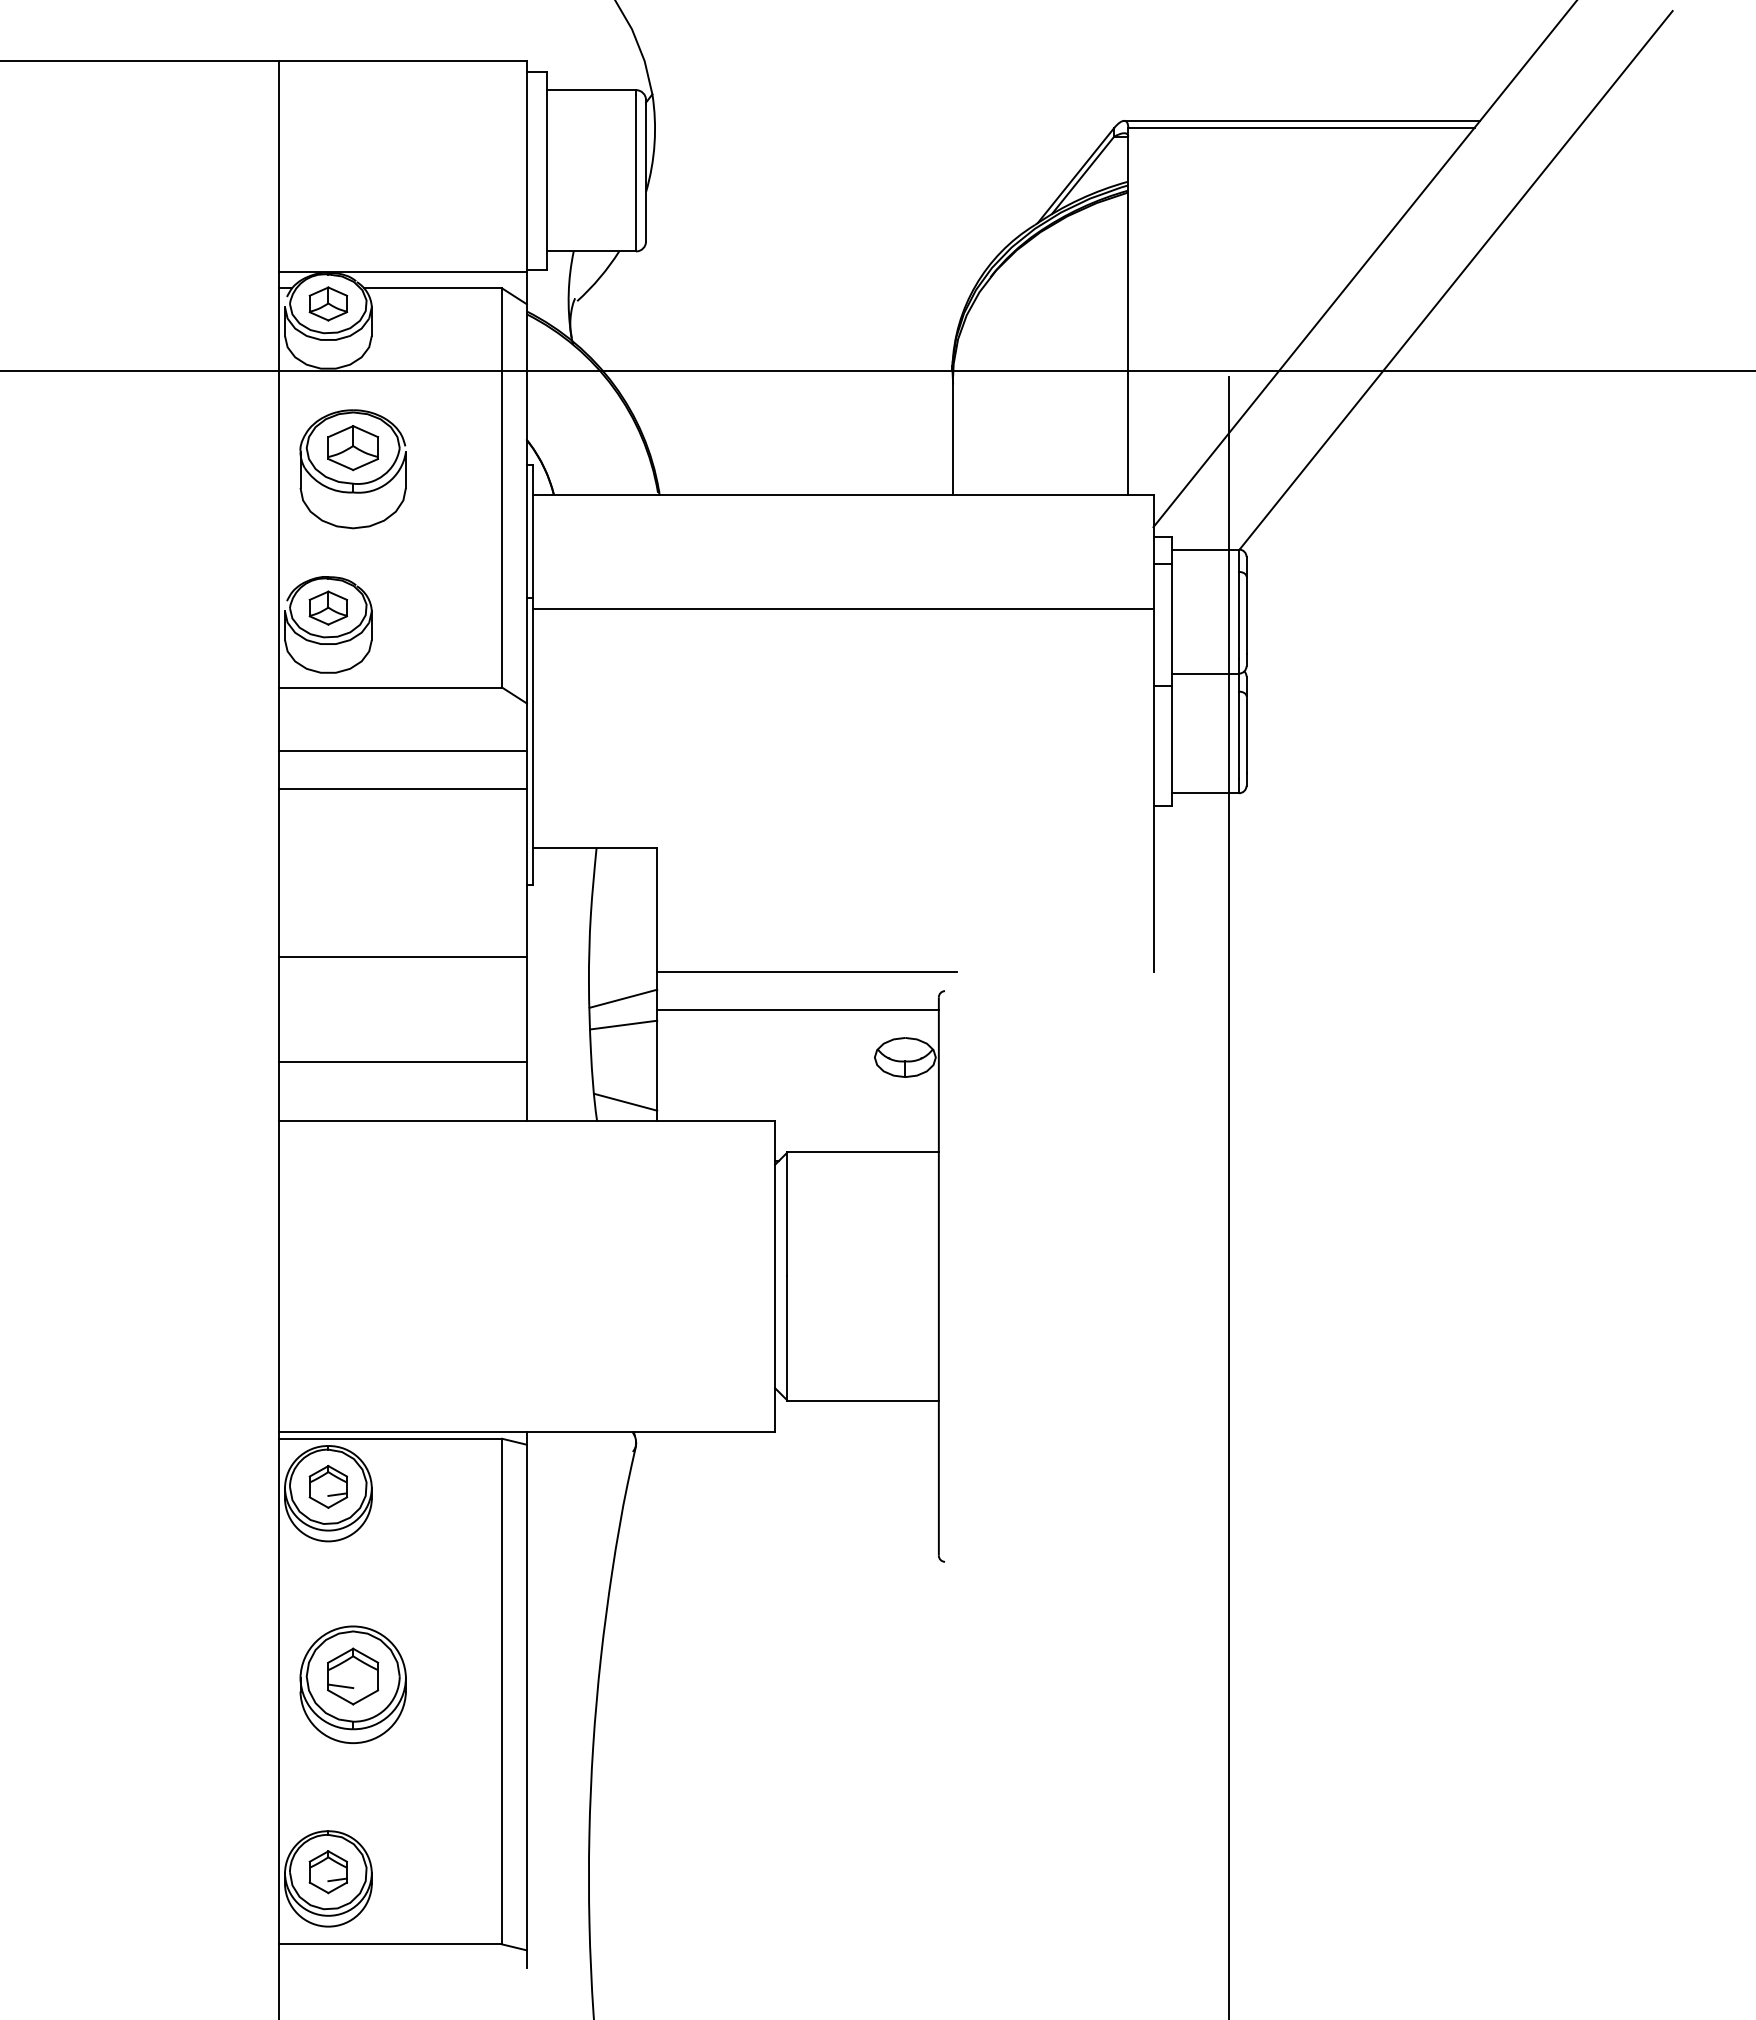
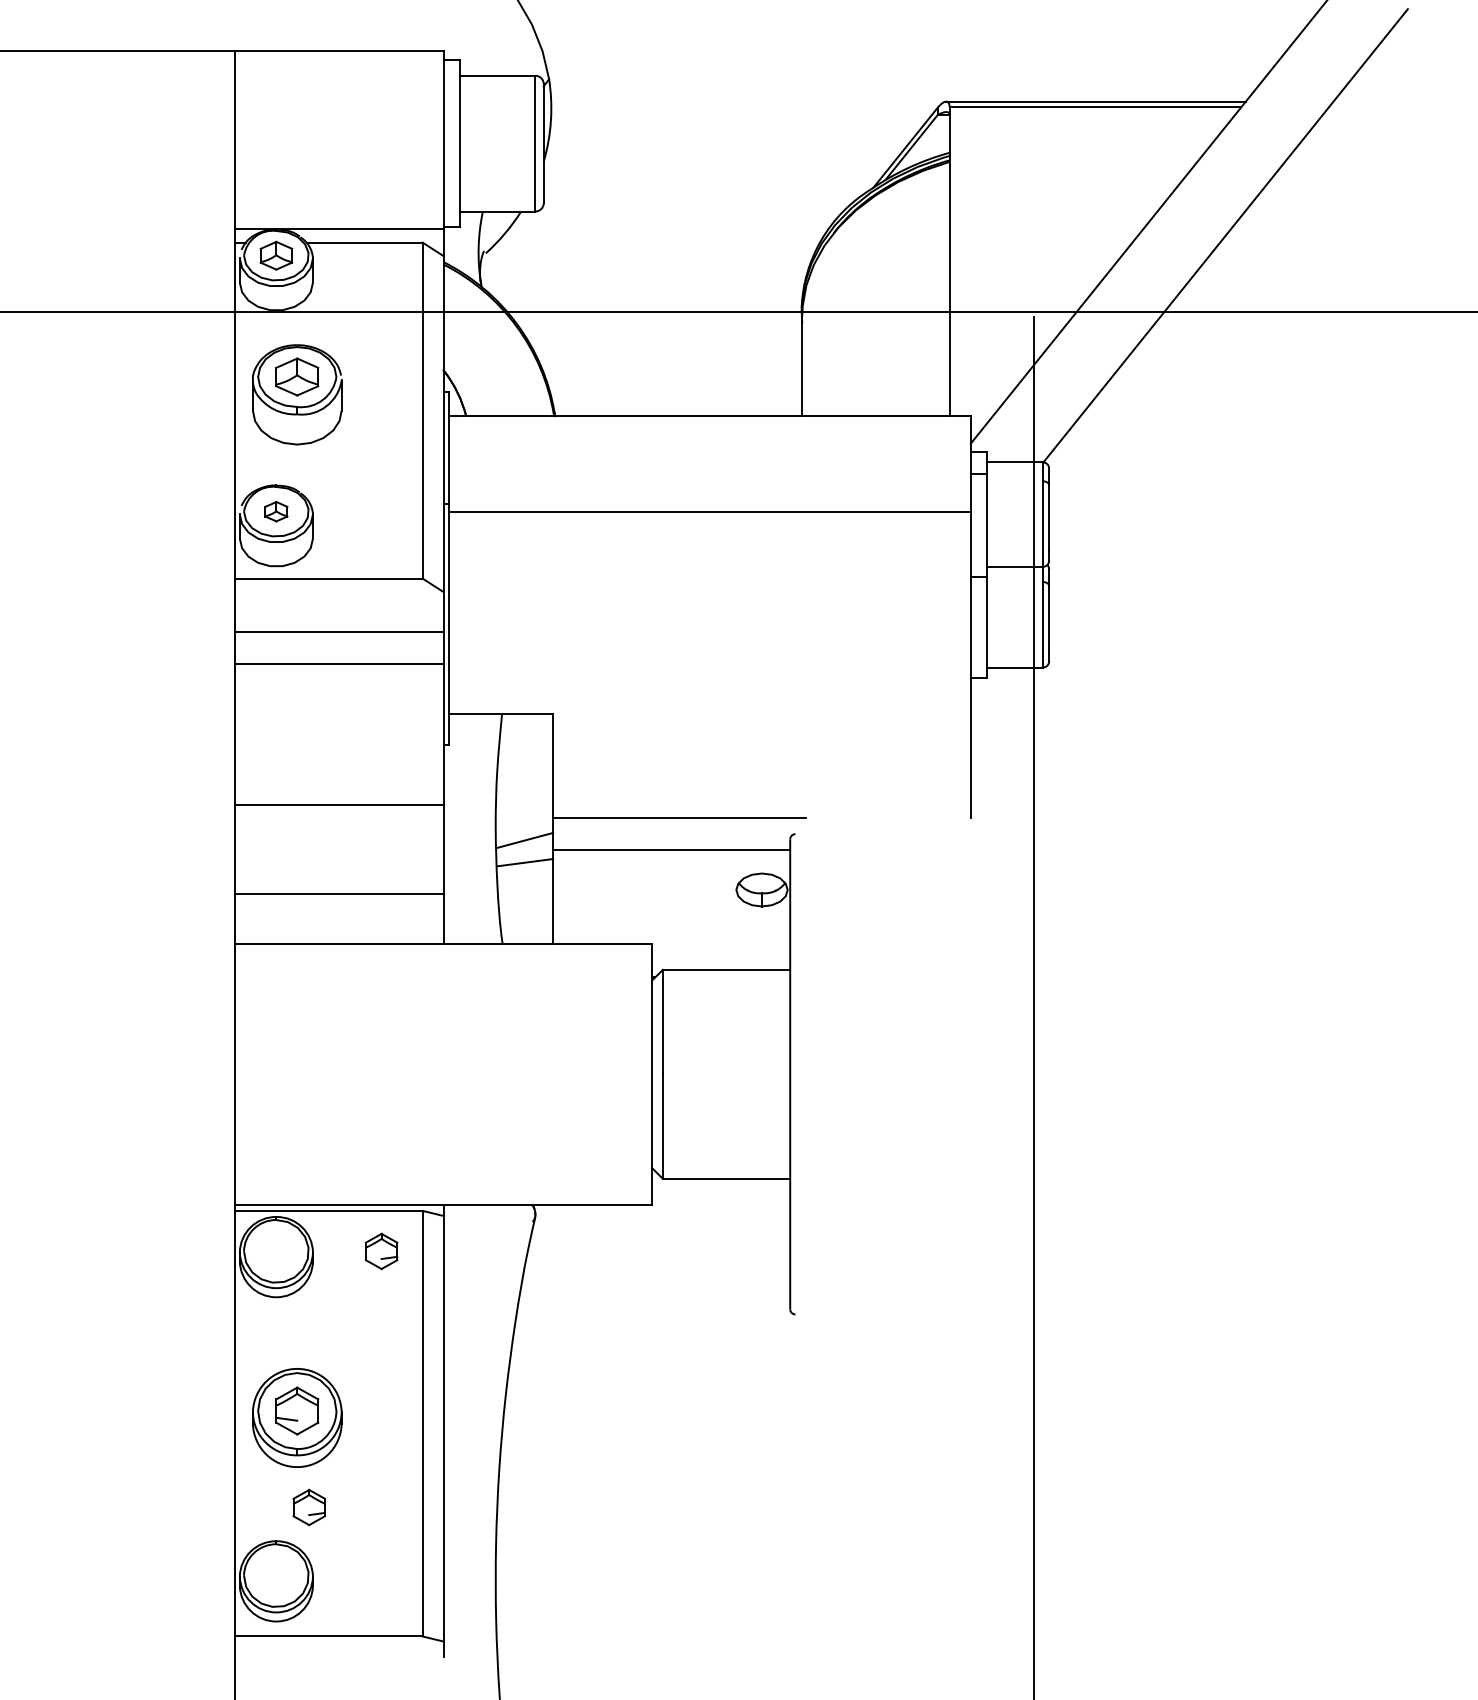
part: (328, 607) -> (276, 511), size x0.7
line: (625, 1101) -> (526, 927), removed
part: (328, 1486) -> (381, 1251), moved
part: (328, 1872) -> (309, 1507), moved

